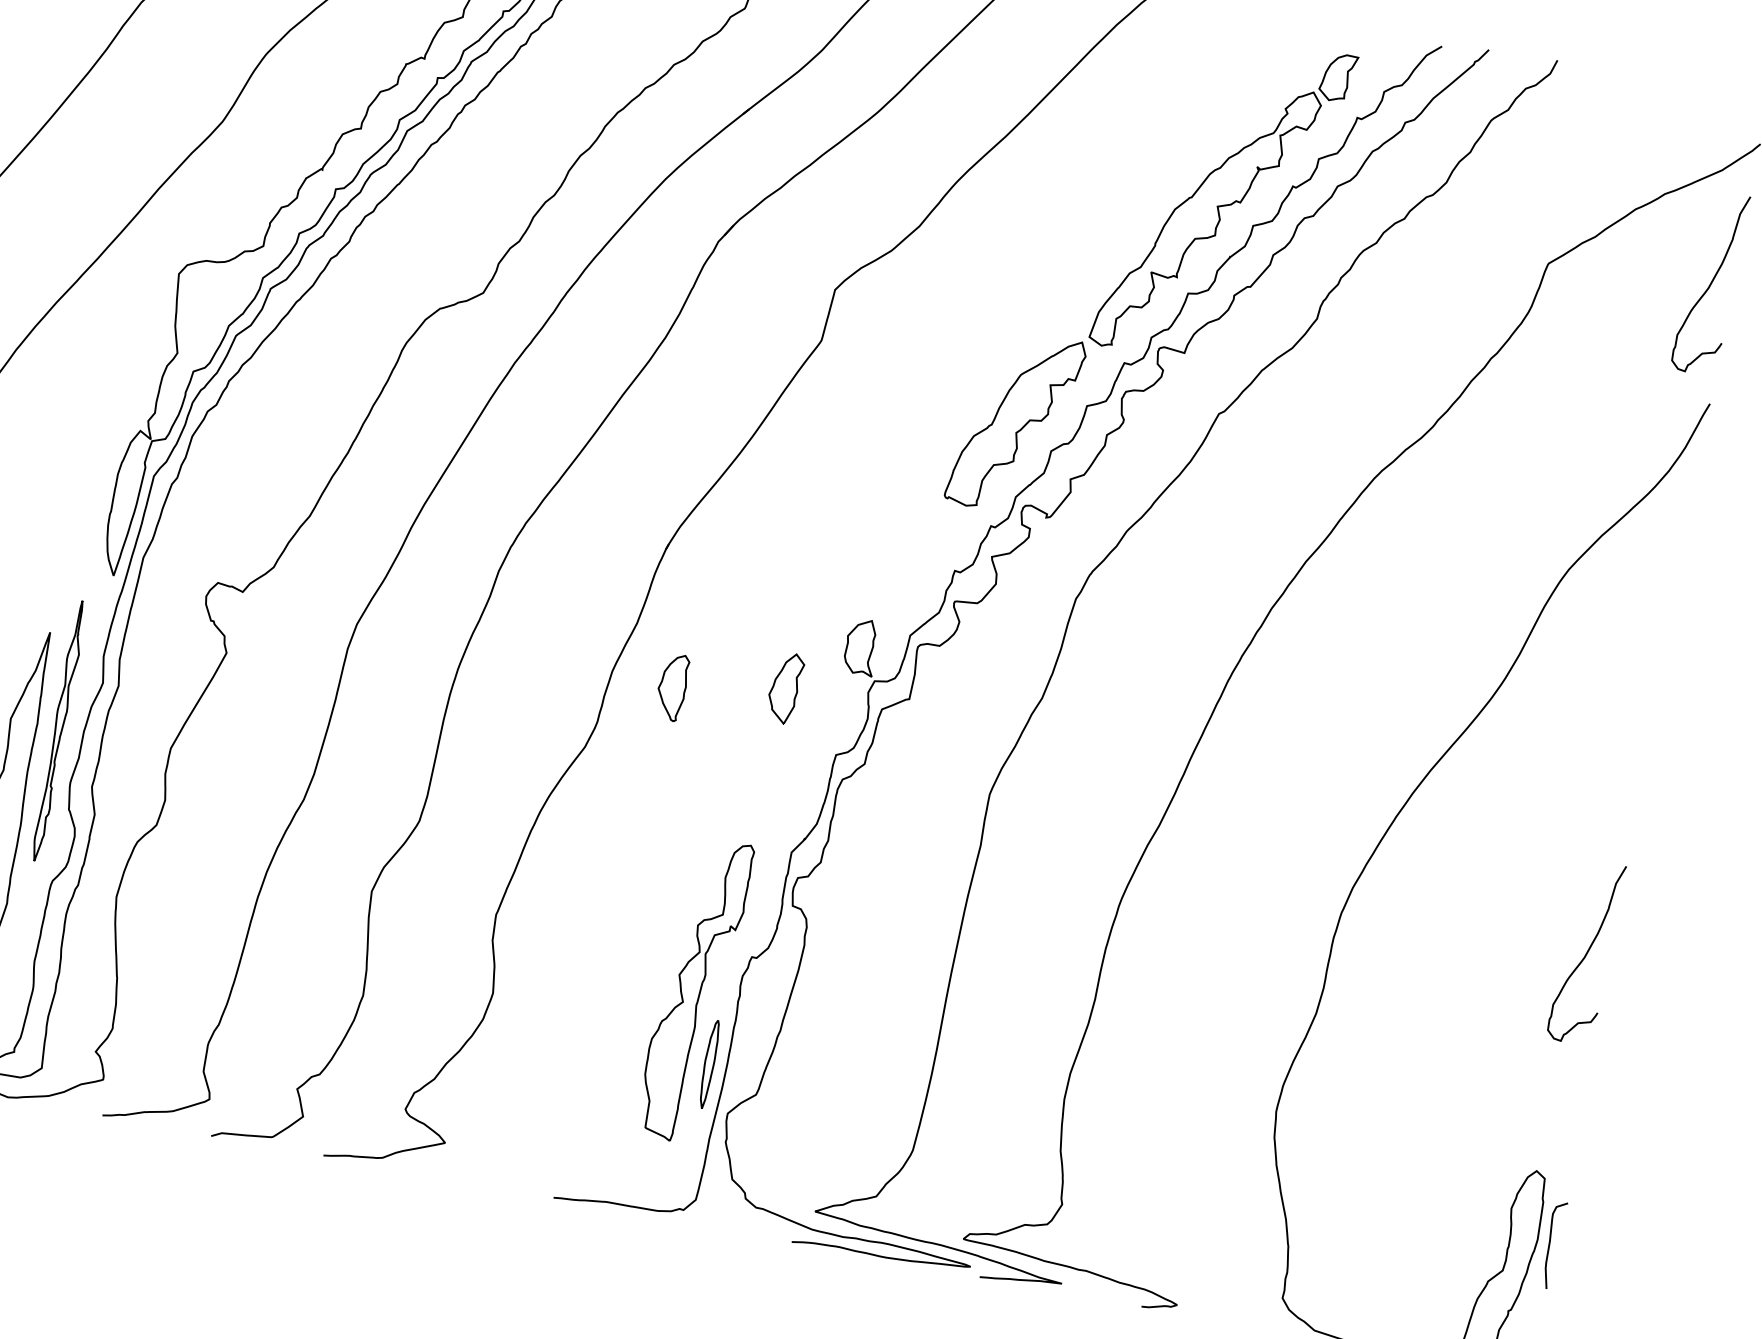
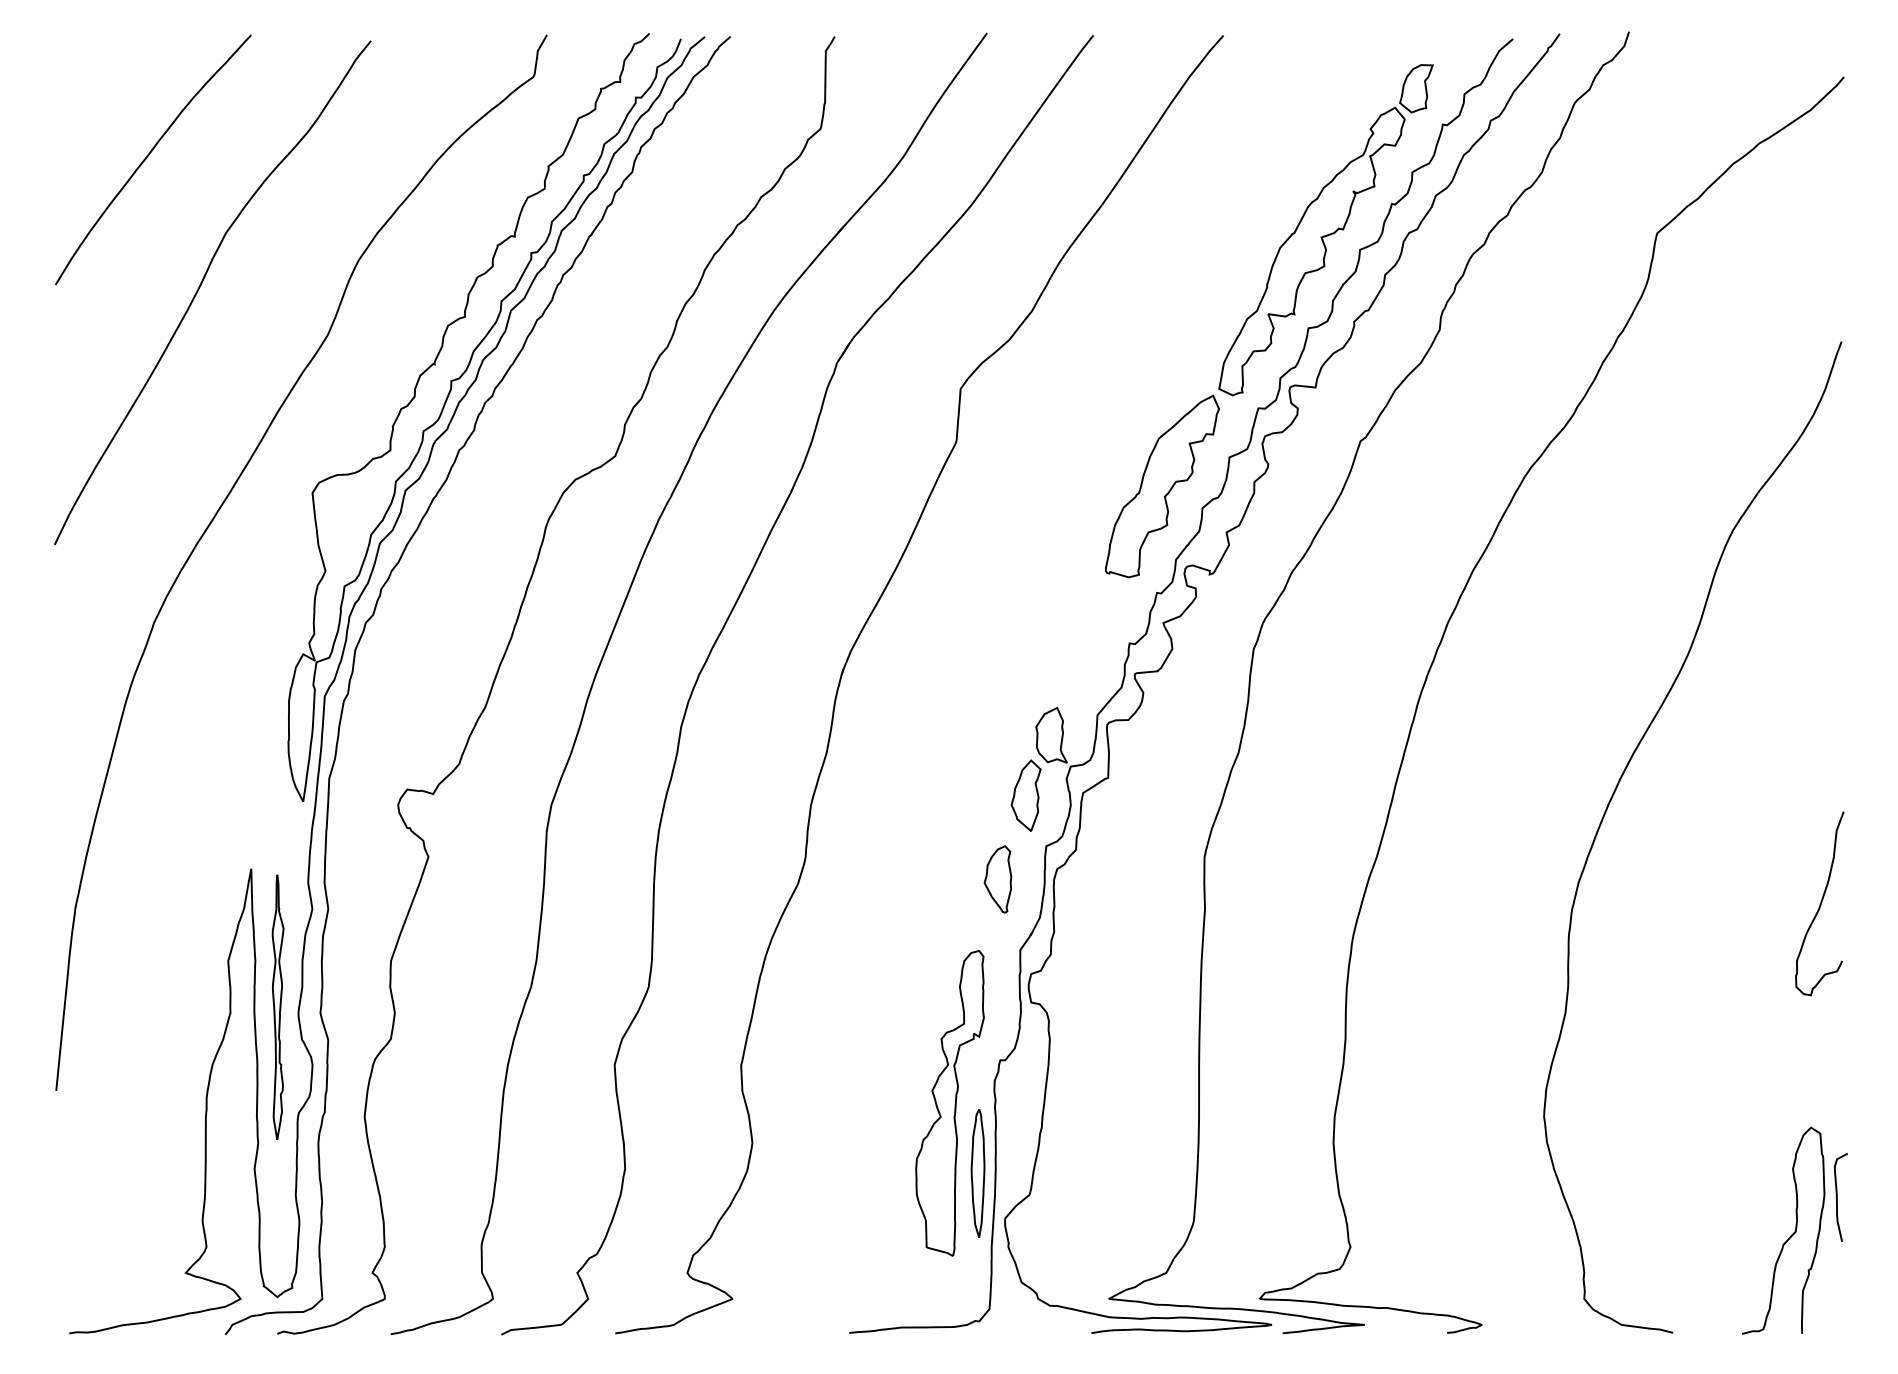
curve: (1710, 282) -> (1820, 222), removed
part: (671, 687) -> (997, 879), moved
part: (784, 687) -> (1025, 795), moved
part: (58, 730) -> (277, 1006), moved
part: (708, 1064) -> (977, 1173), size x1.43

